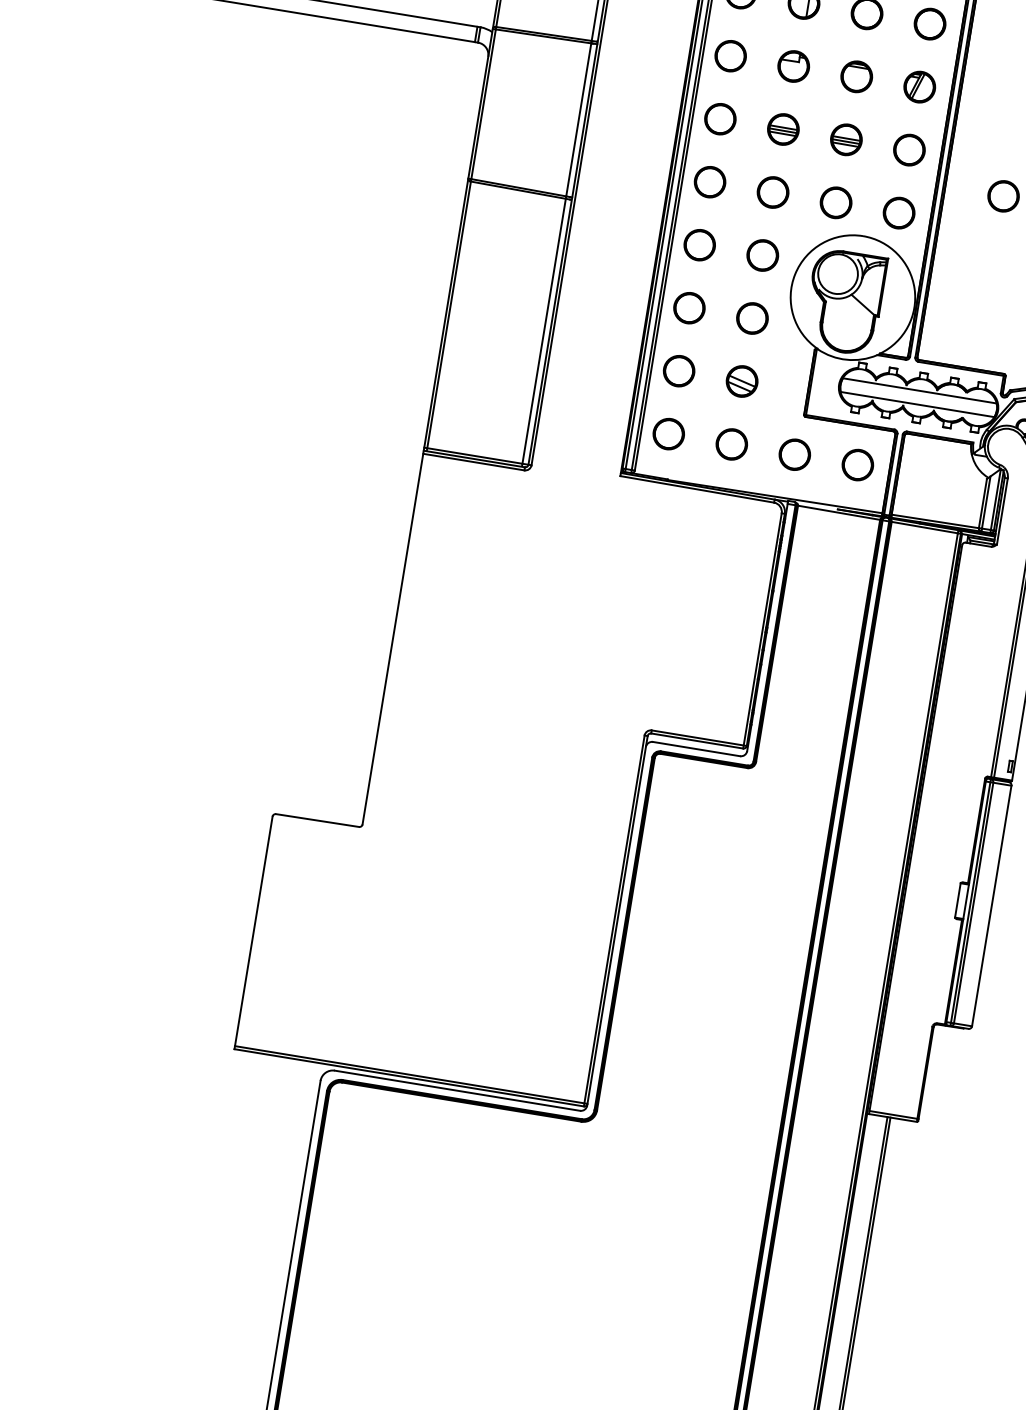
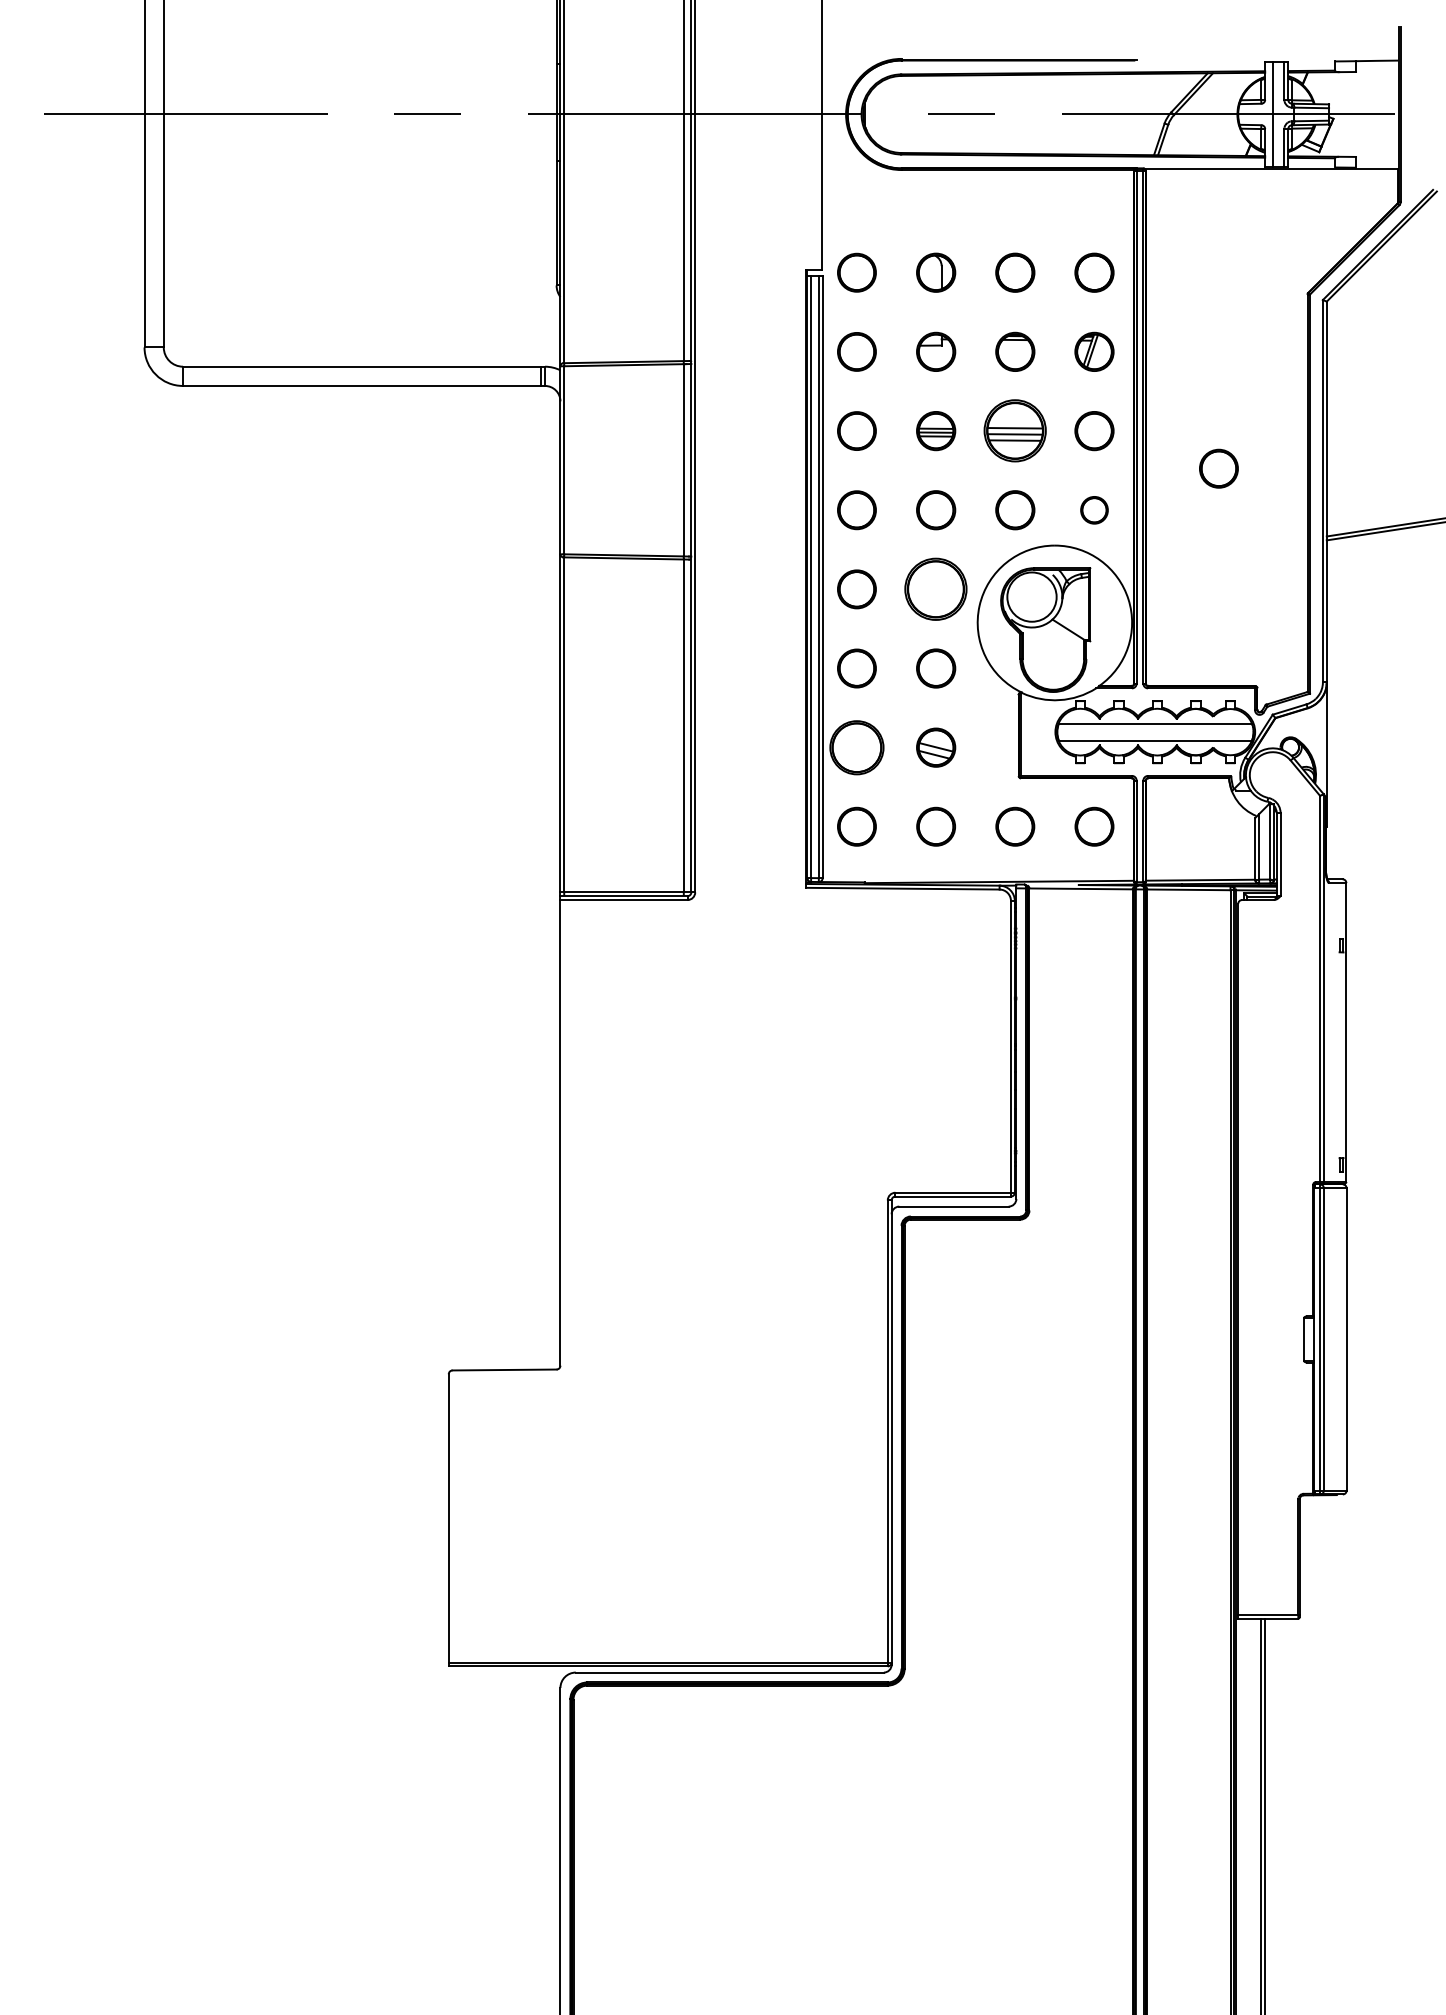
part: (846, 140) -> (1015, 431), size x1.6
part: (899, 213) -> (1094, 510), size x0.7
part: (763, 255) -> (936, 589), size x1.6
part: (678, 370) -> (856, 747), size x1.4

